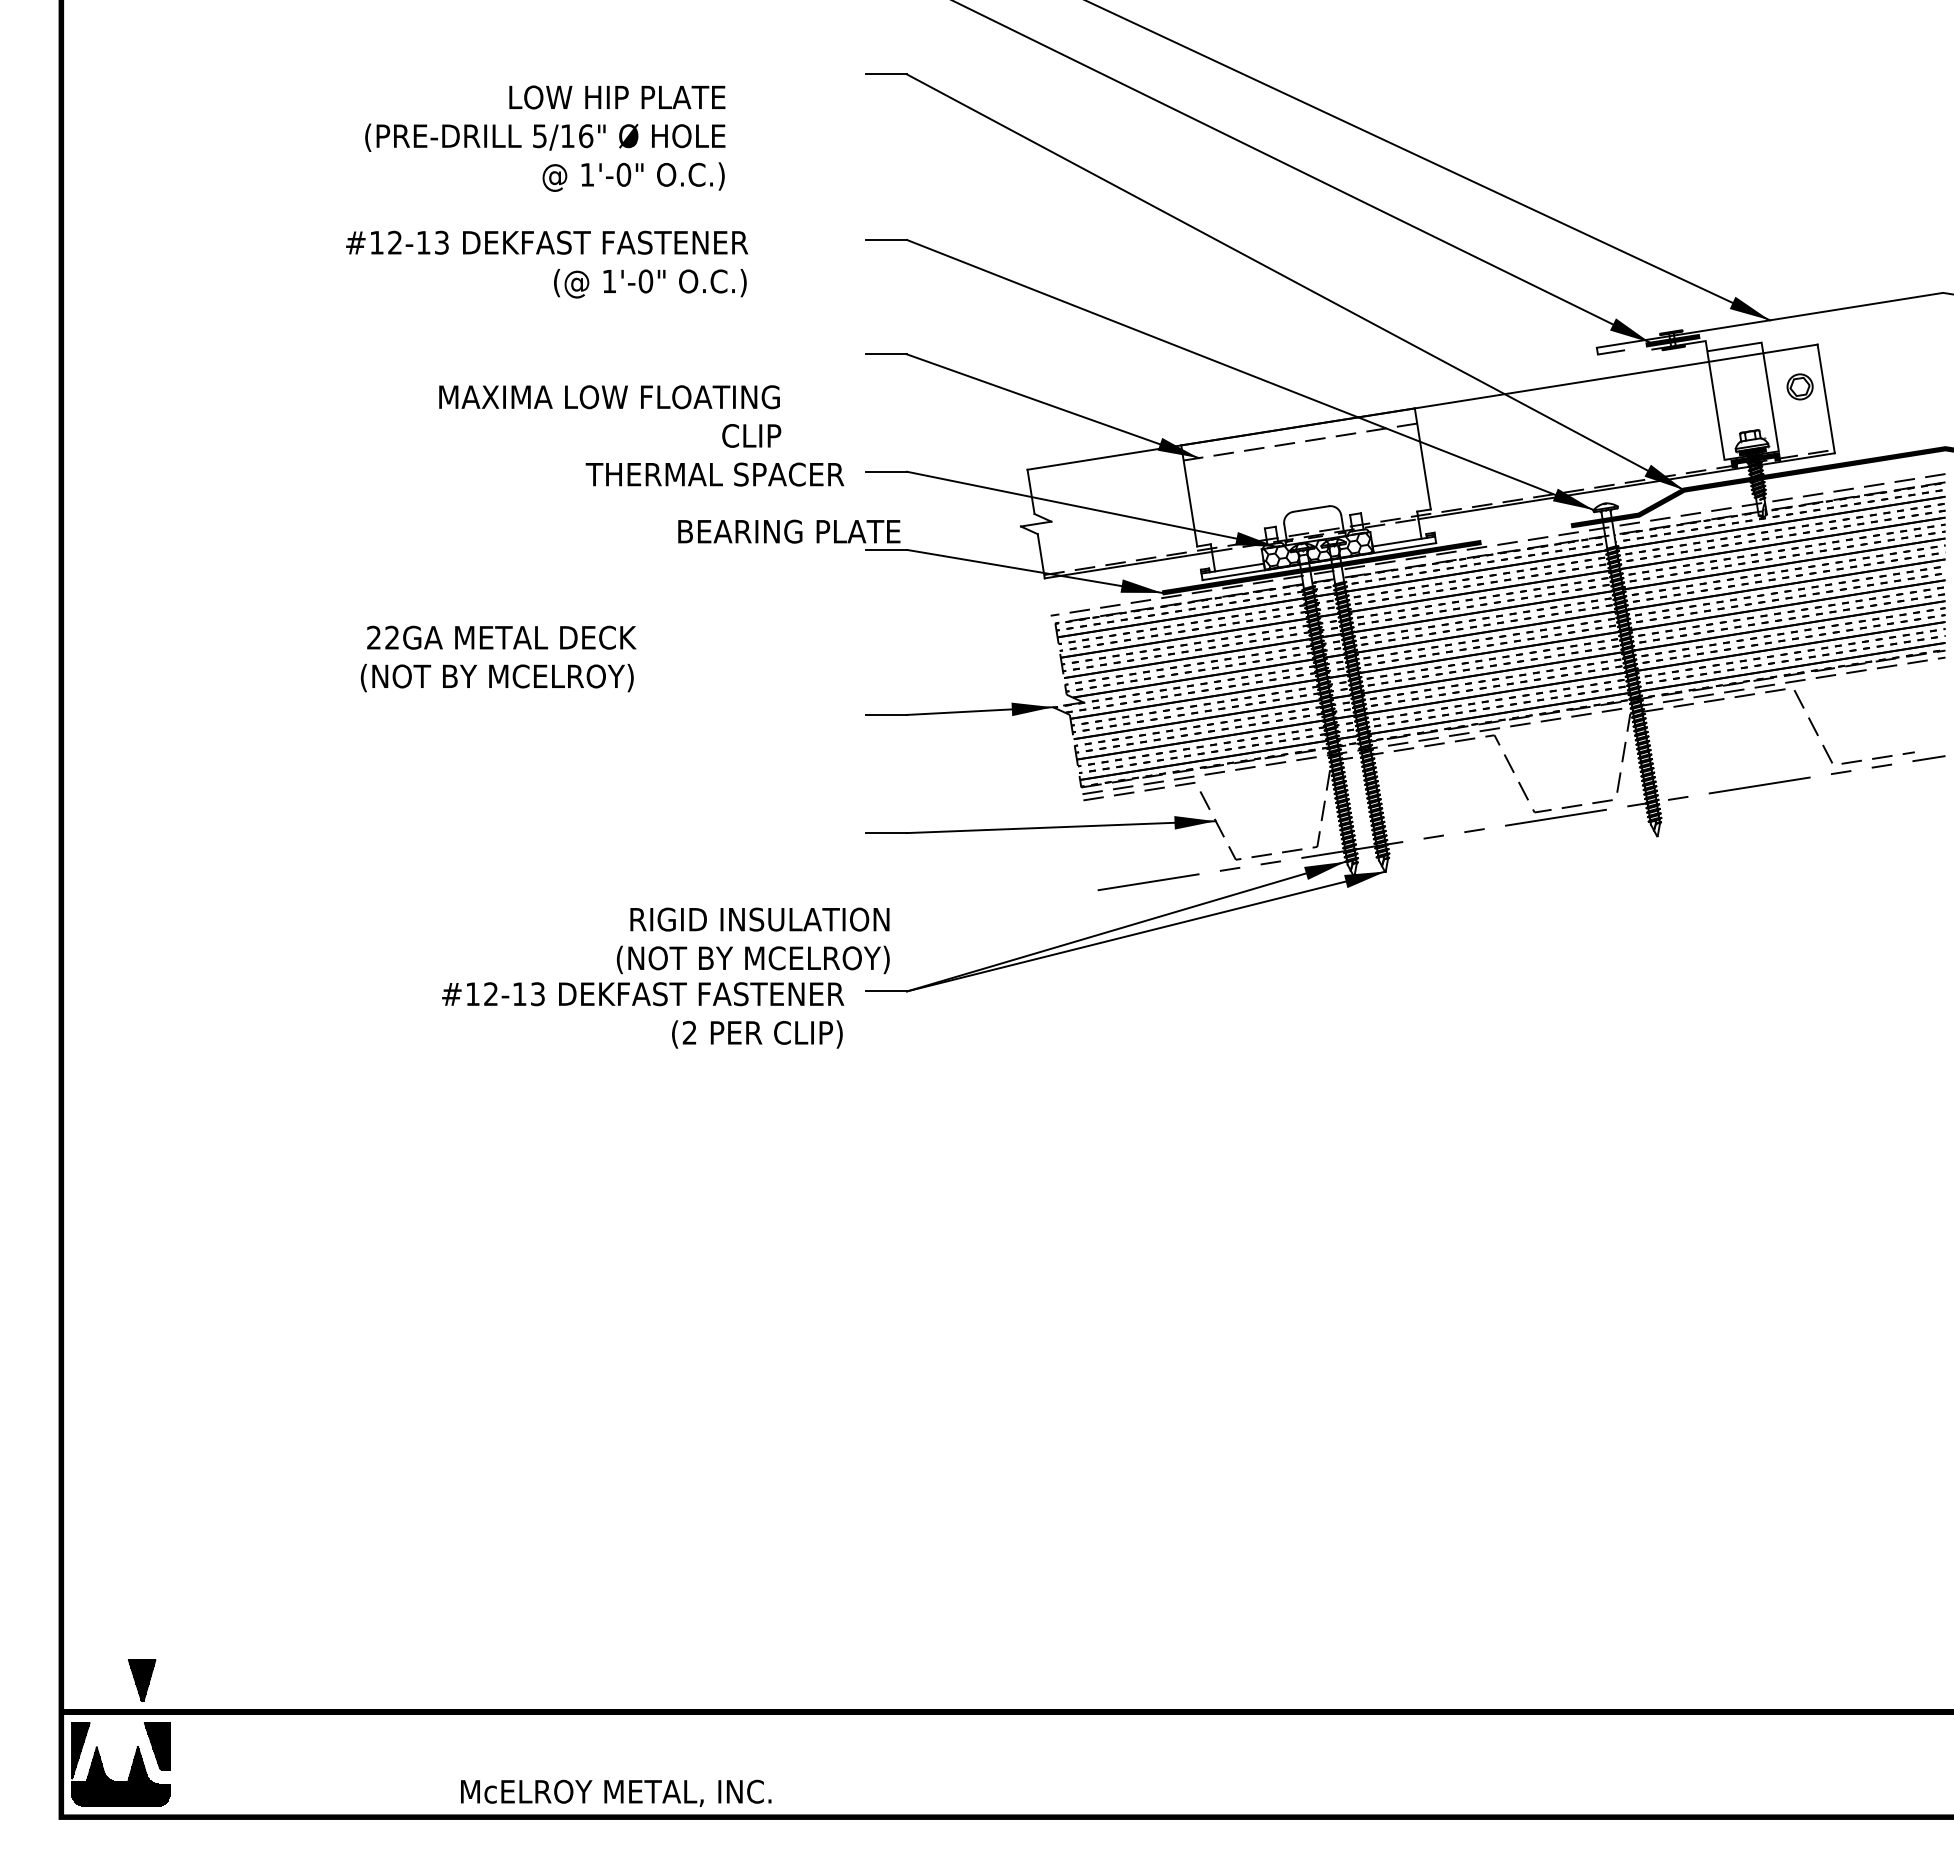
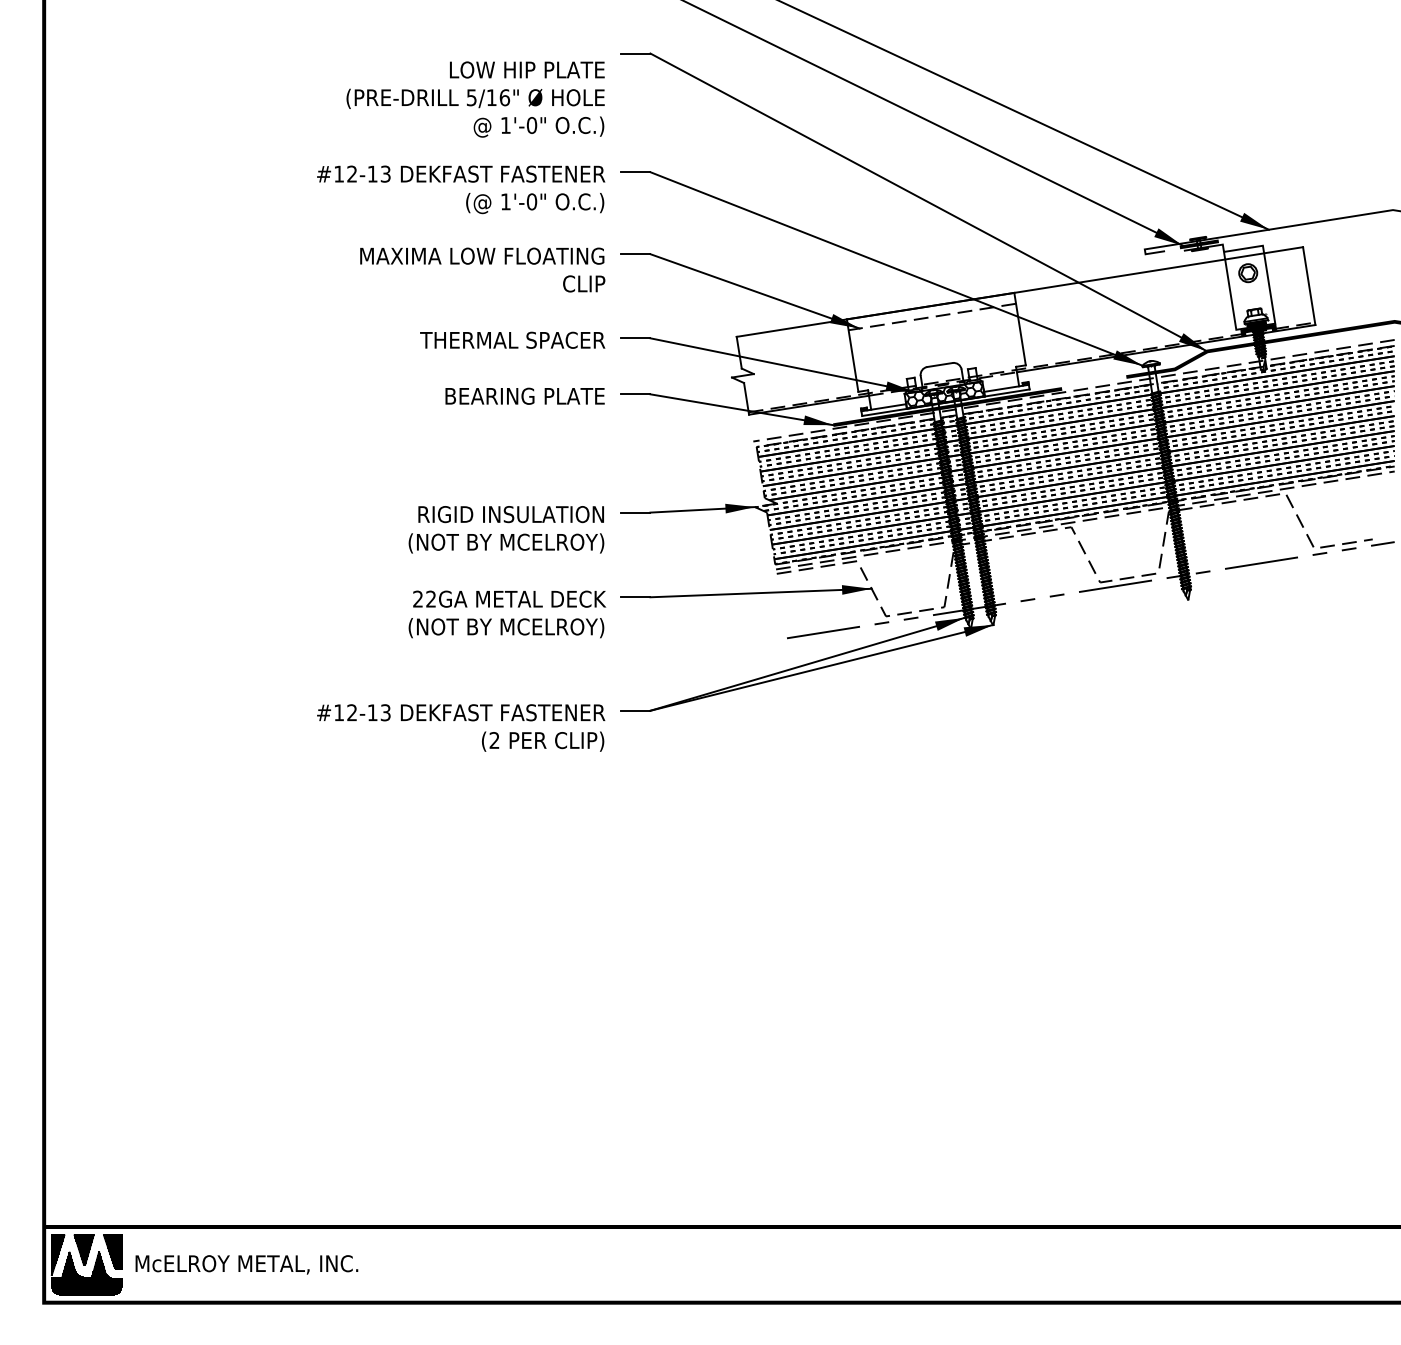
text: (545, 138) -> (475, 99), moved
text: (547, 264) -> (461, 189), moved
part: (1799, 386) -> (1247, 272), moved
text: (610, 416) -> (482, 270), moved
text: (789, 531) -> (525, 396), moved
text: (498, 658) -> (507, 614), moved
text: (752, 940) -> (505, 529), moved
part: (142, 1680) -> (84, 1249), moved
text: (616, 1792) -> (247, 1264), moved

